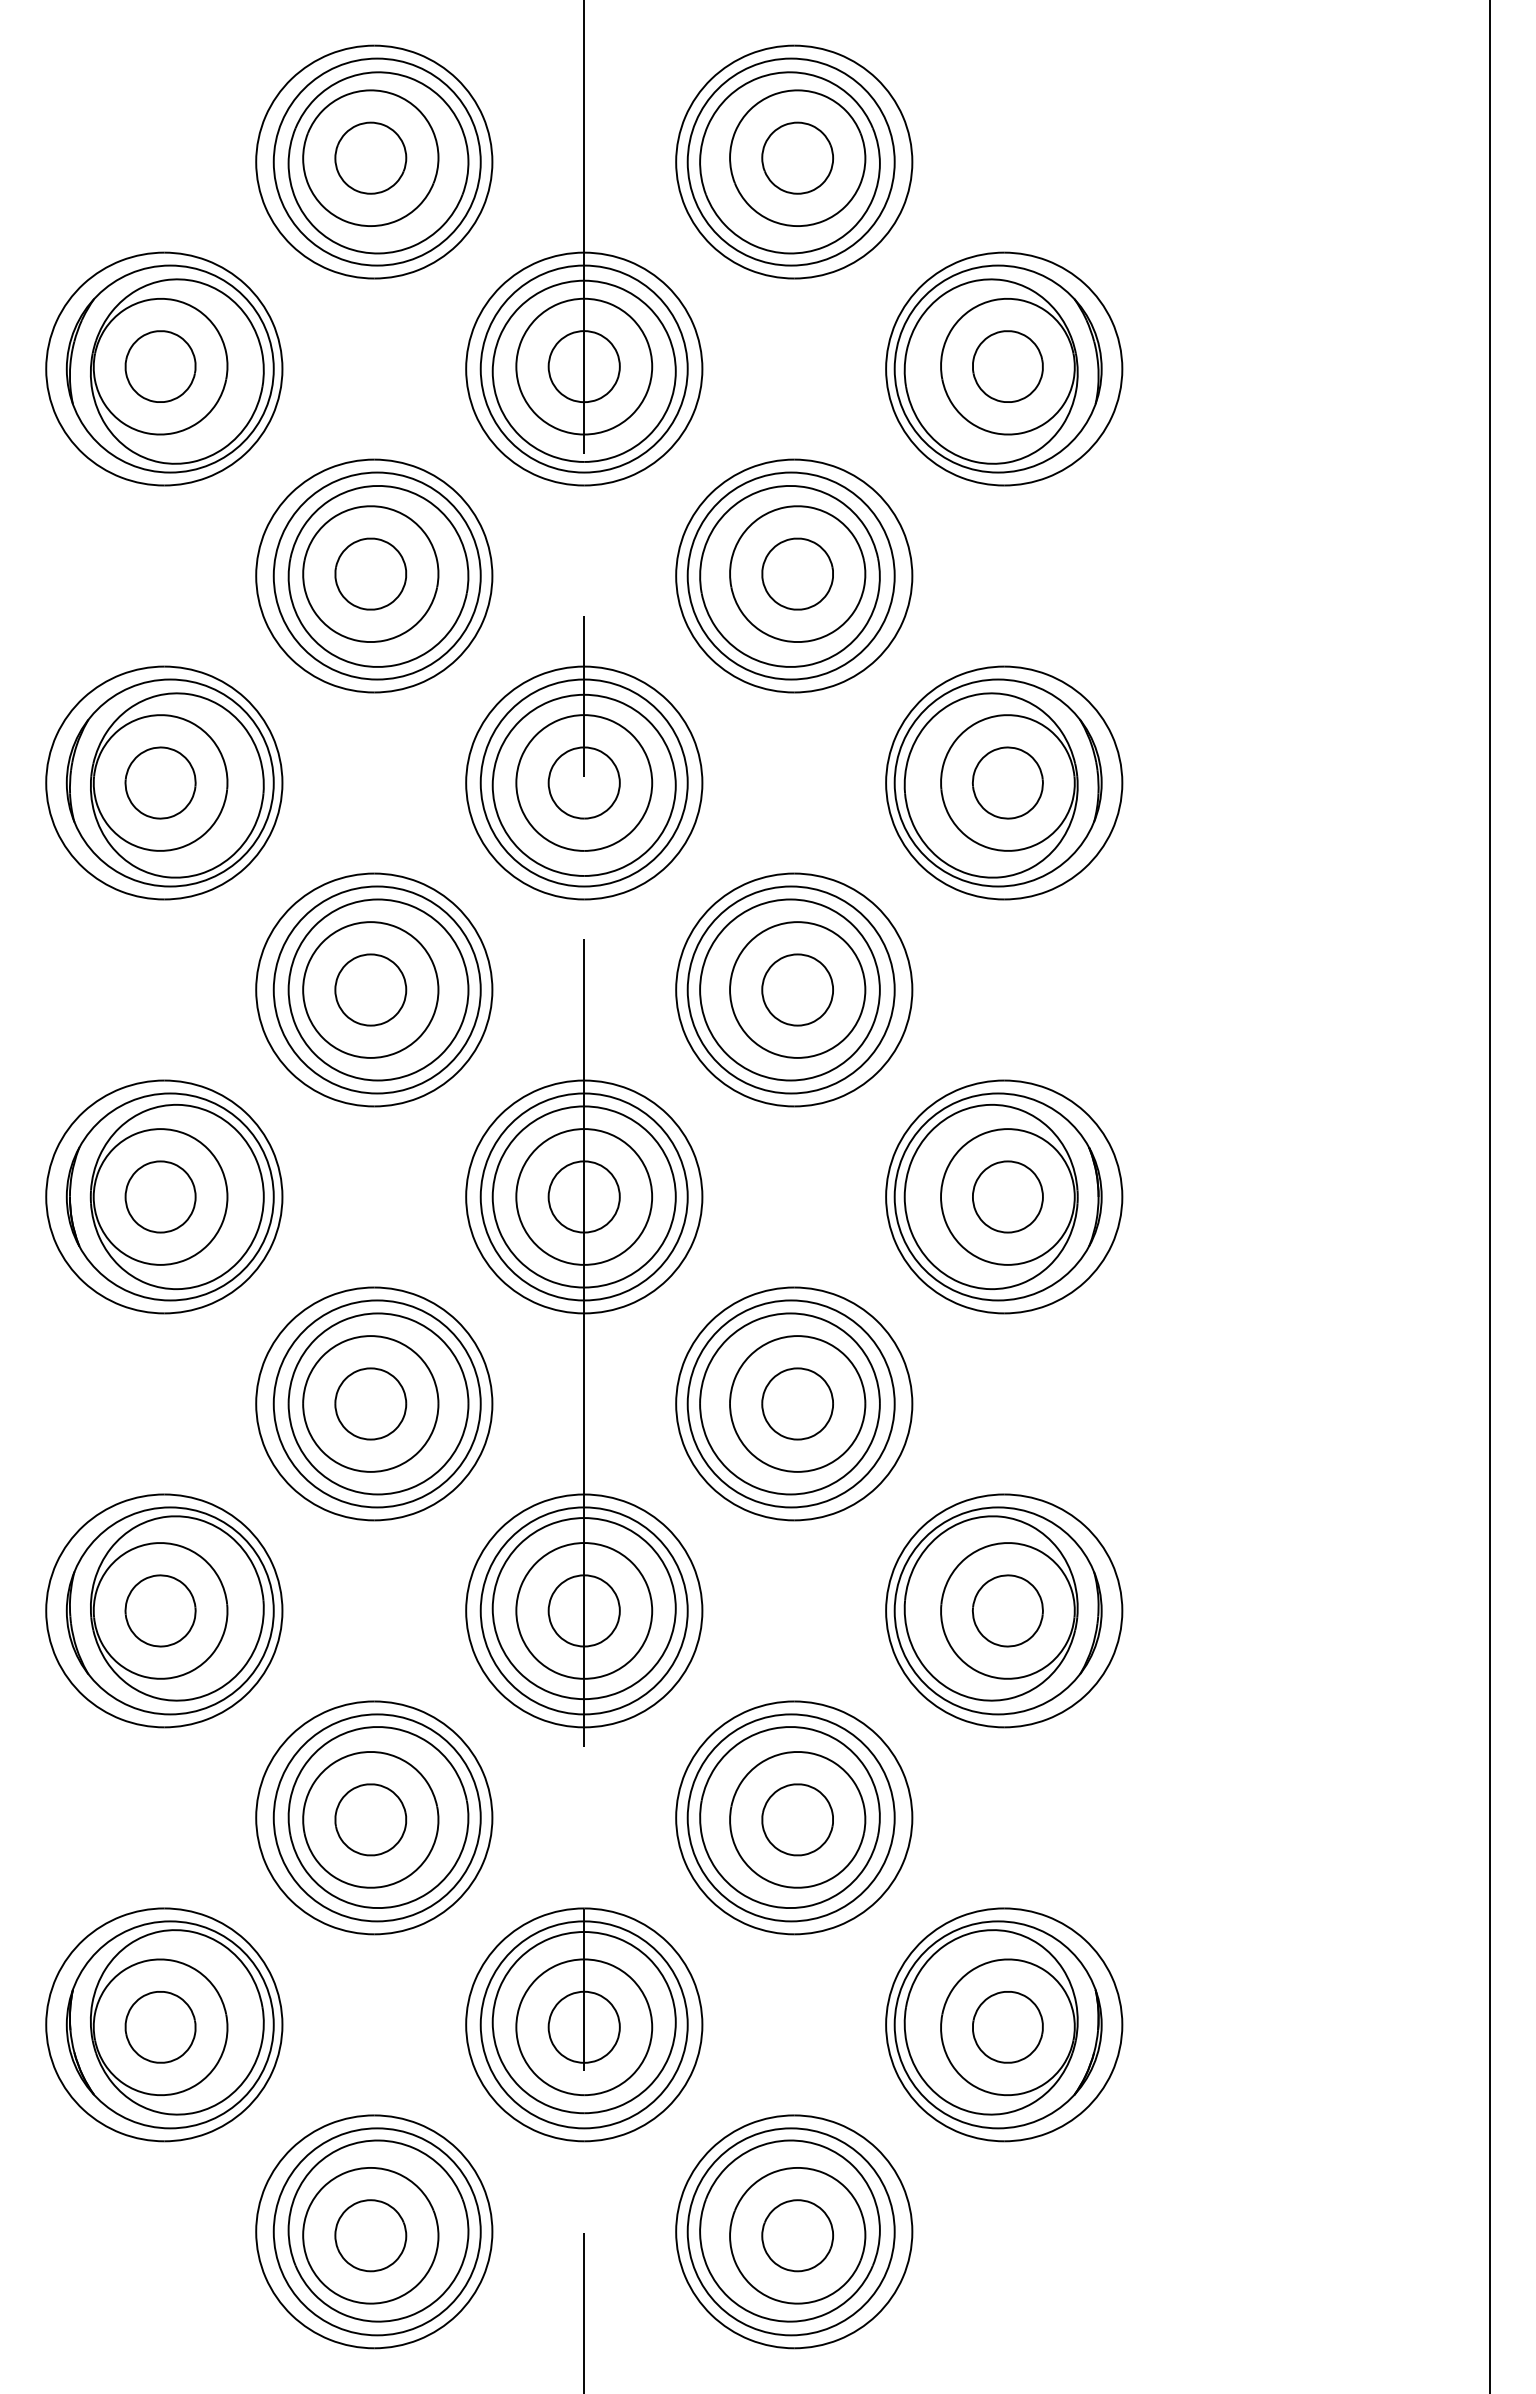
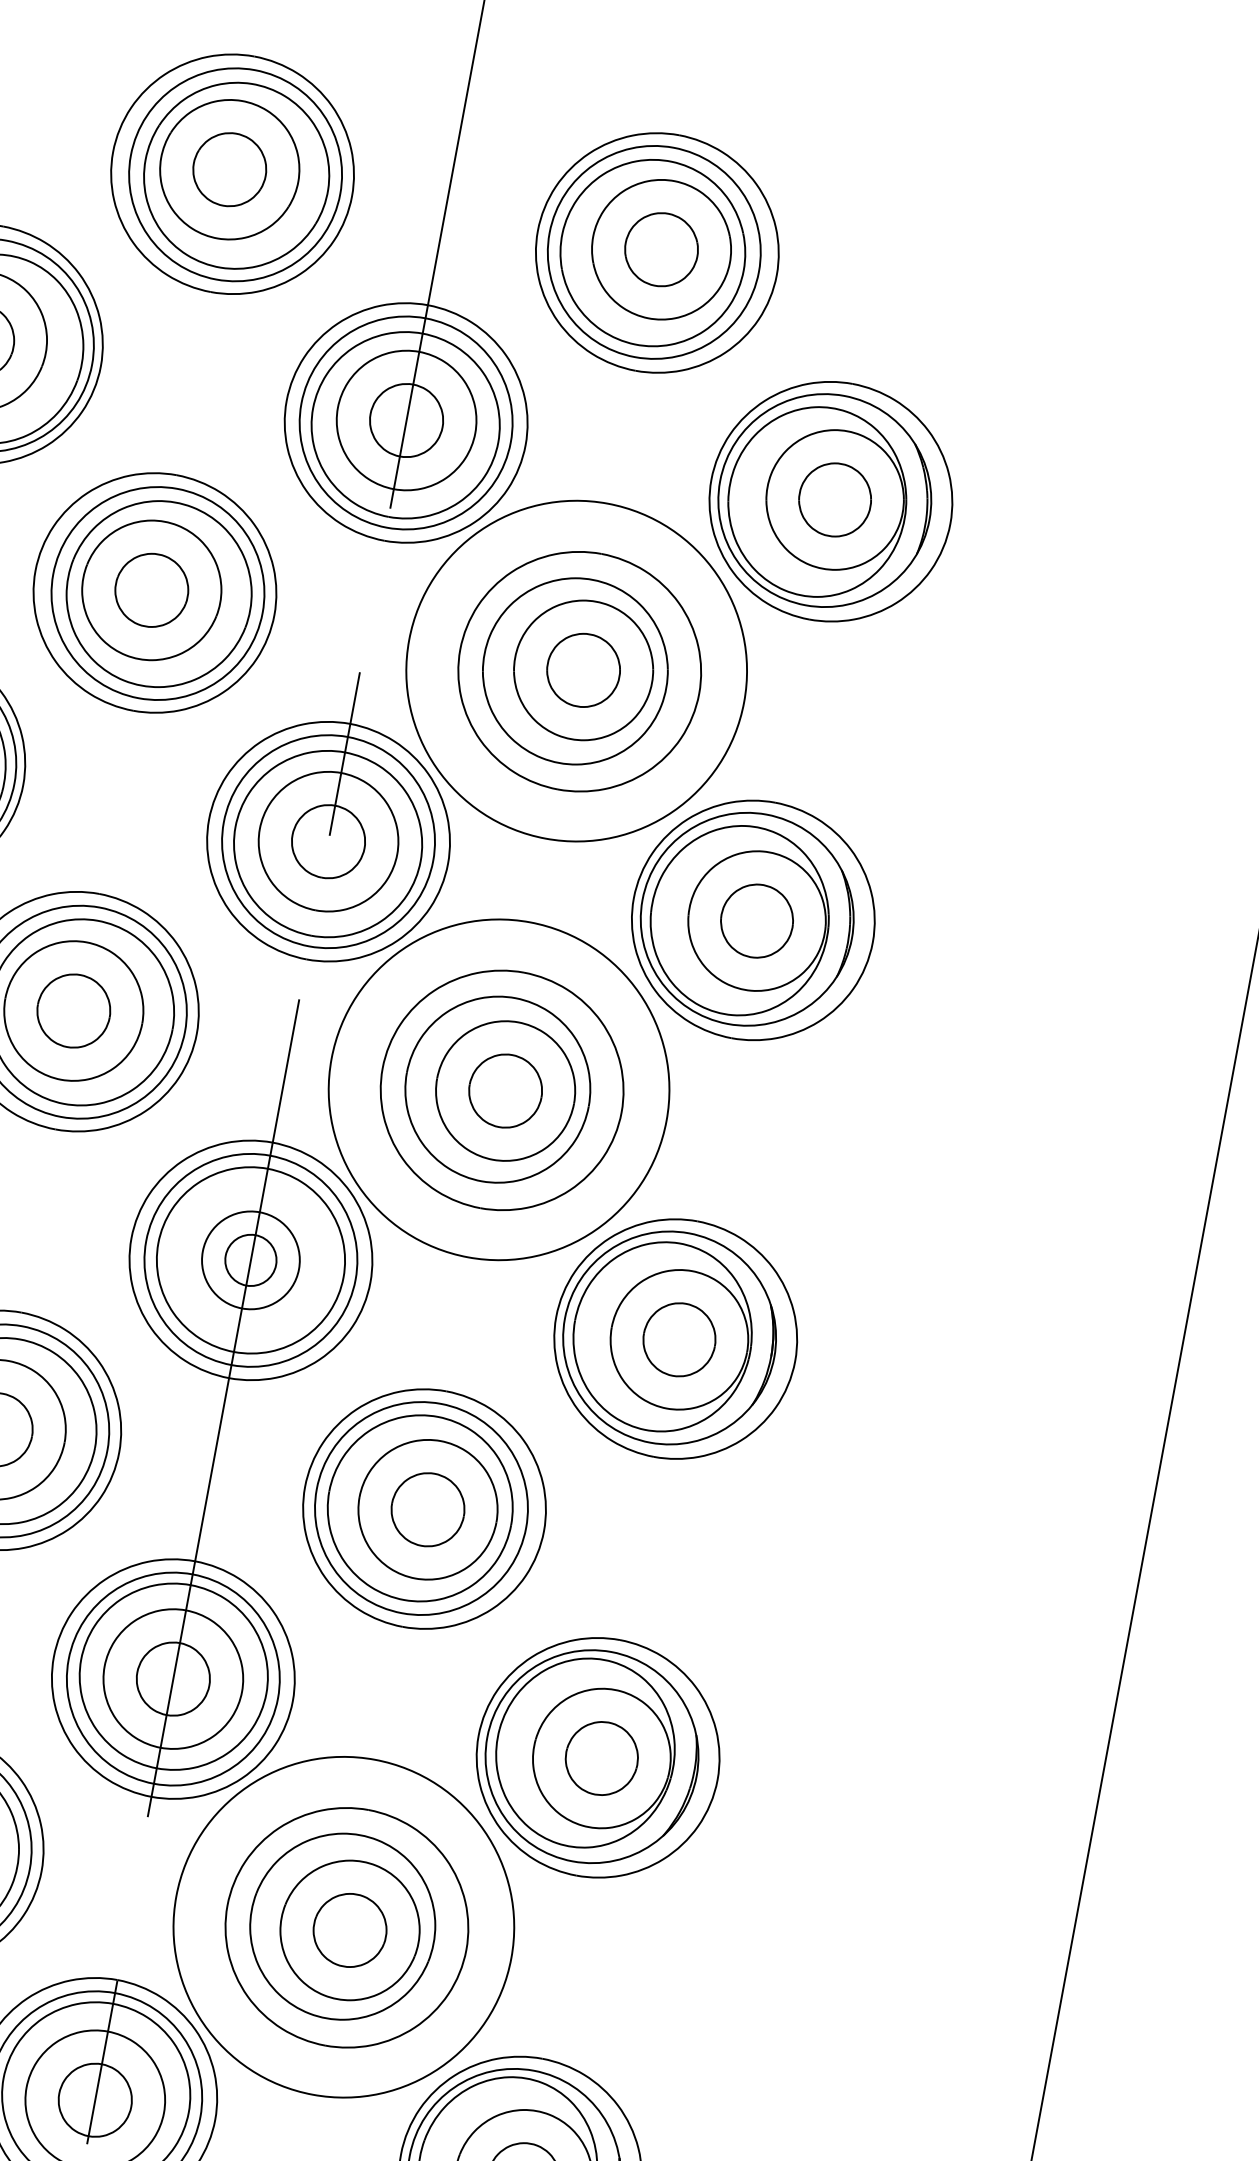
circle: (790, 575) -> (576, 670), size x1.6
circle: (790, 989) -> (498, 1089), size x1.6
circle: (583, 1196) -> (250, 1259), size x0.7
circle: (584, 1196) -> (251, 1259), size x0.7
circle: (790, 1817) -> (343, 1926), size x1.6

